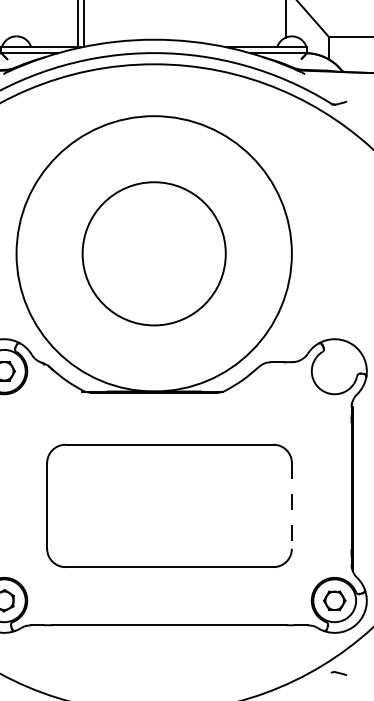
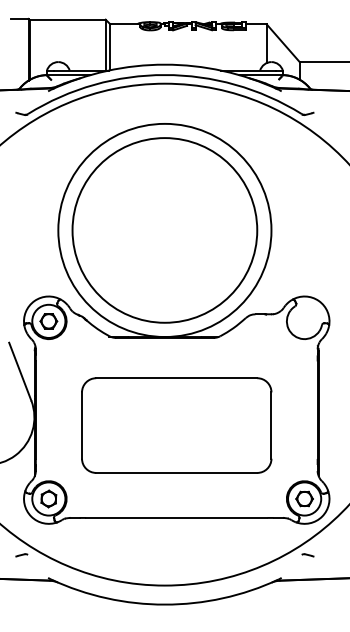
circle: (153, 253) -> (164, 230), size x1.67
line: (291, 507) -> (271, 426), dashed -> solid

